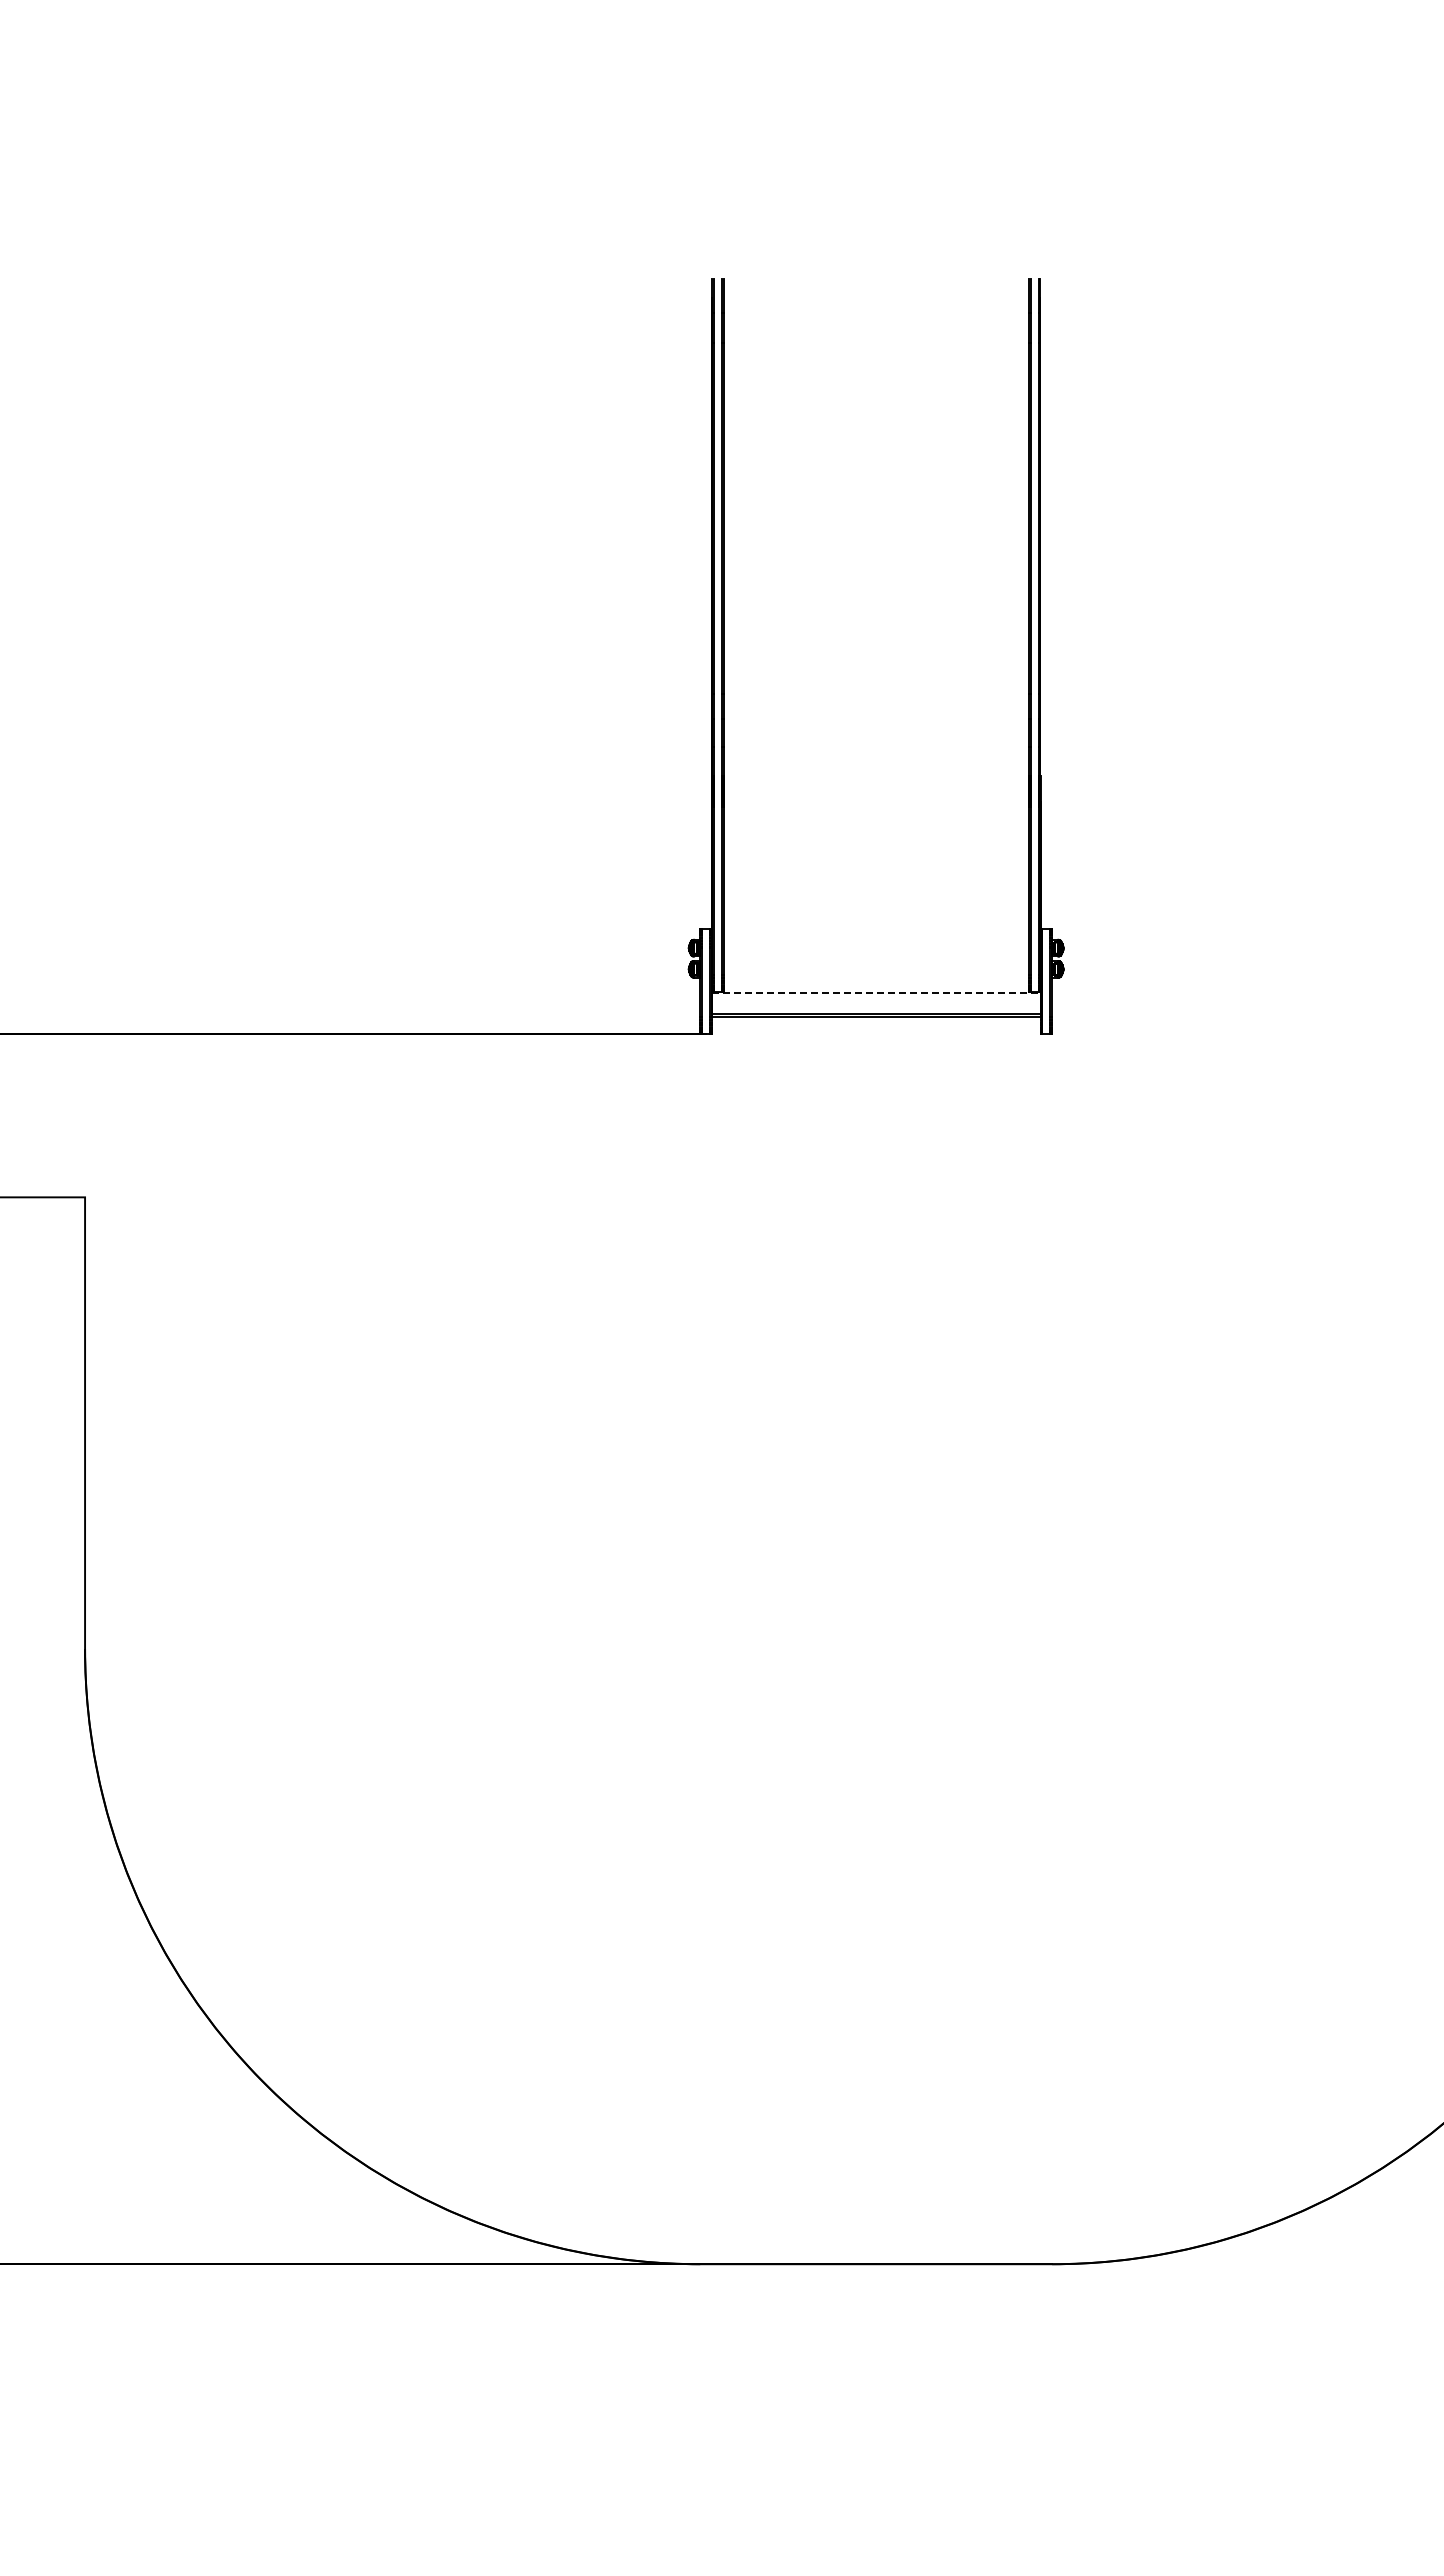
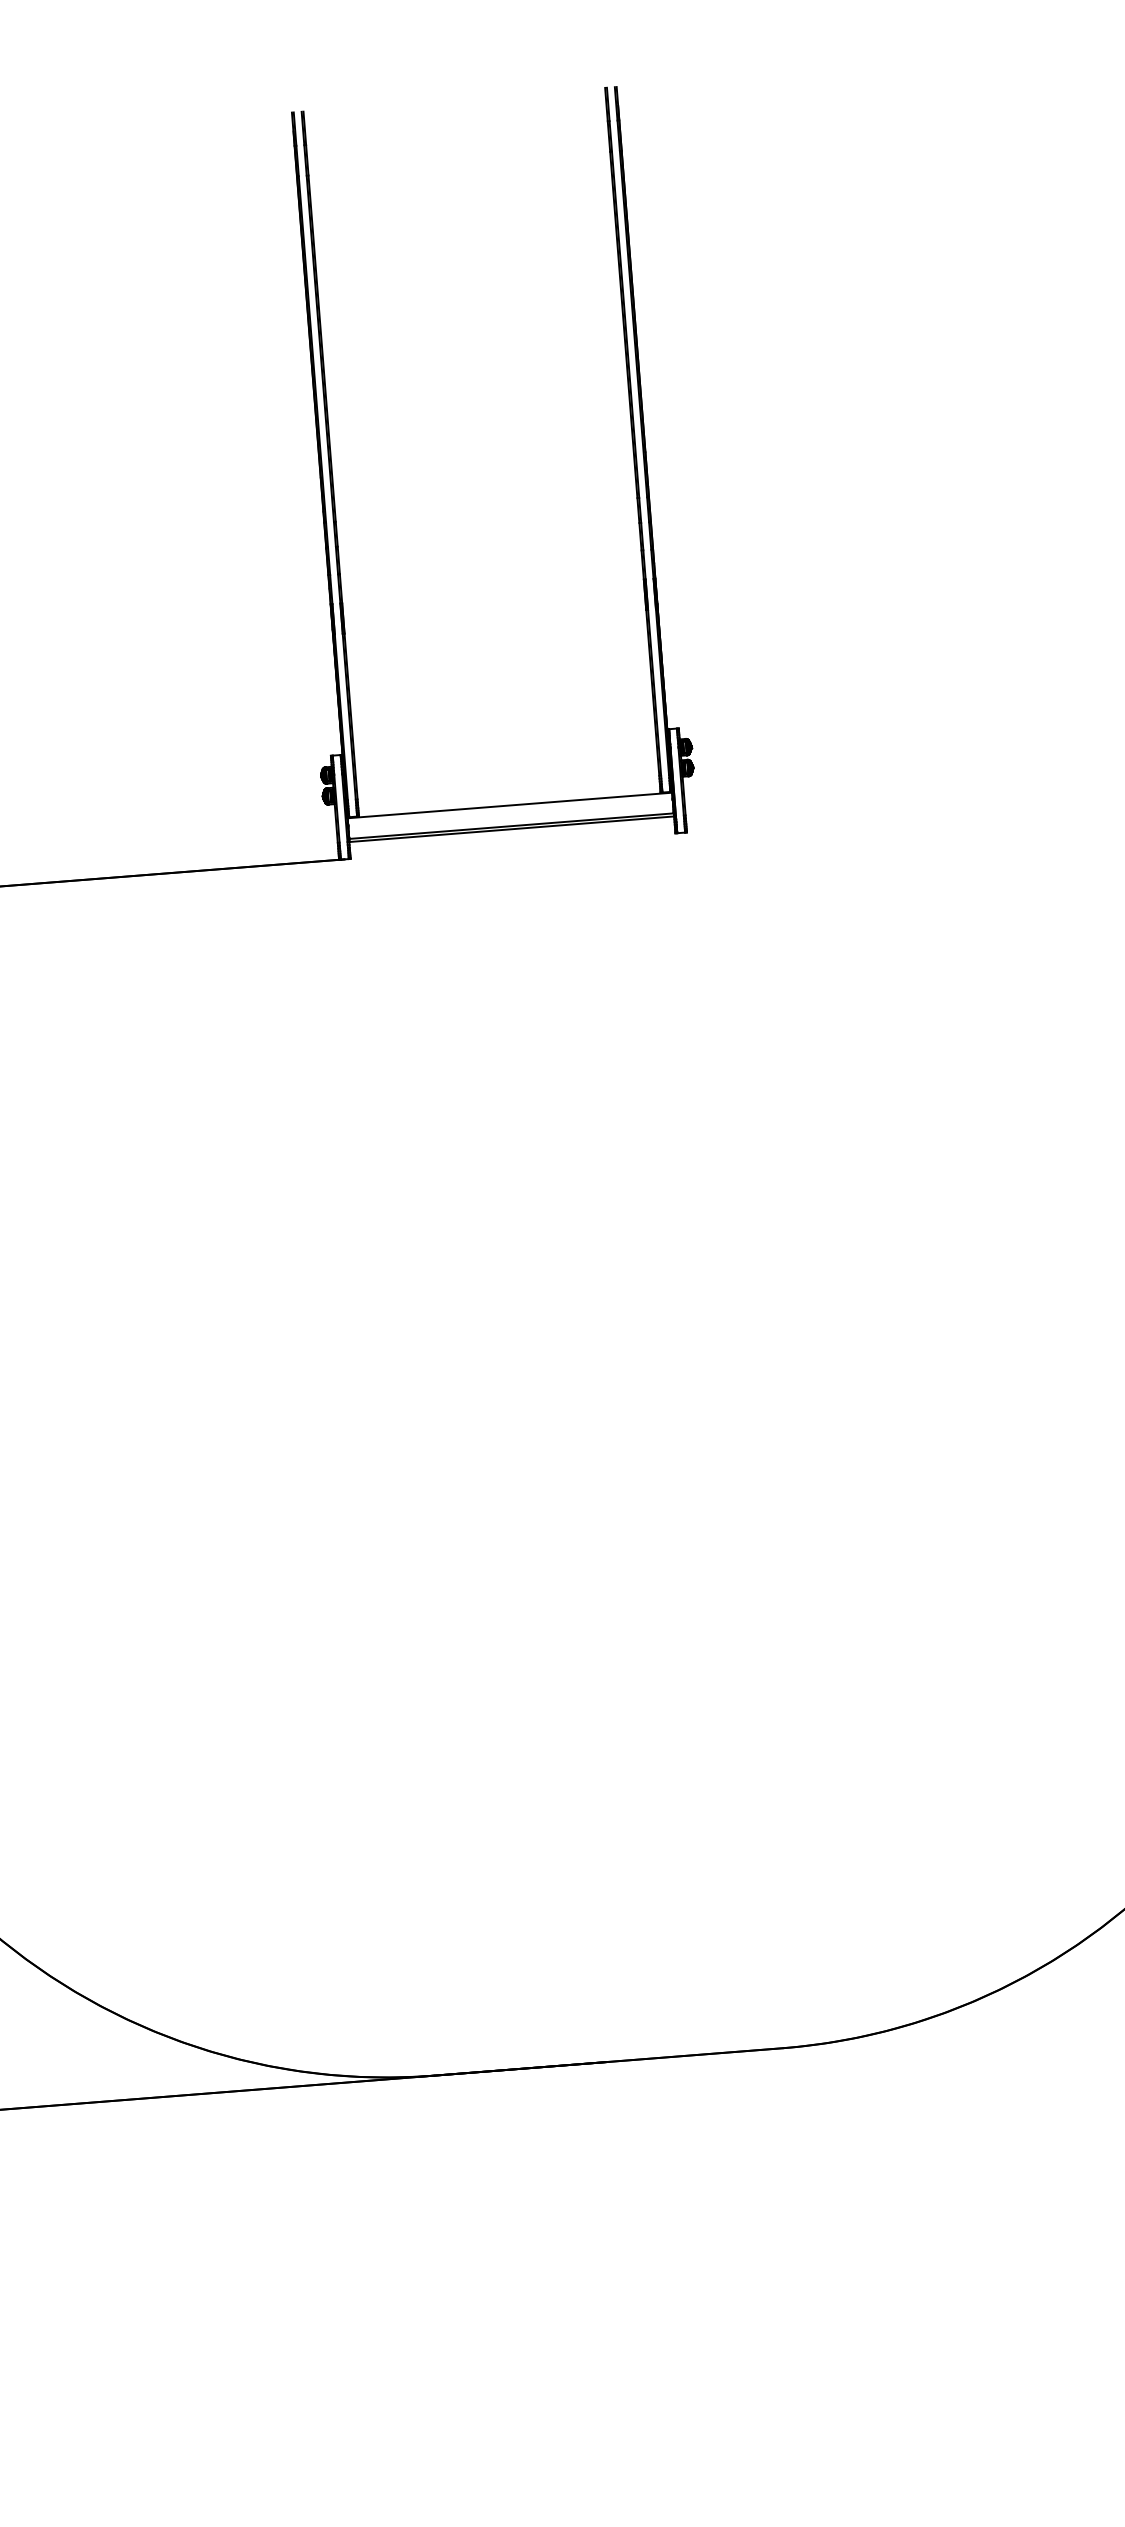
line: (876, 992) -> (510, 805), dashed -> solid

